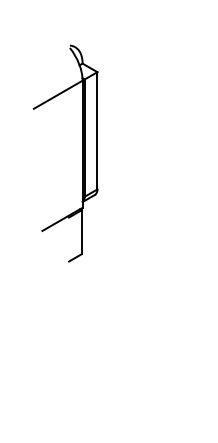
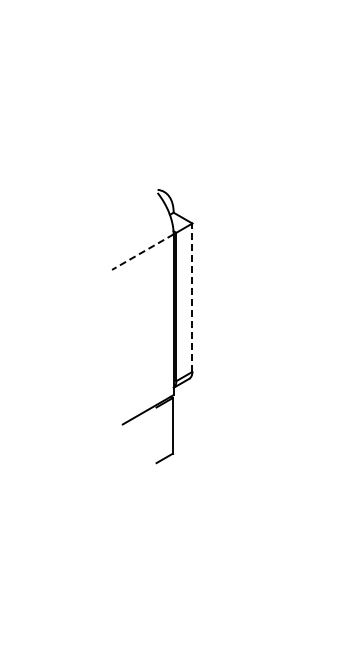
line: (57, 95) -> (142, 252), solid -> dashed
line: (97, 130) -> (192, 297), solid -> dashed

